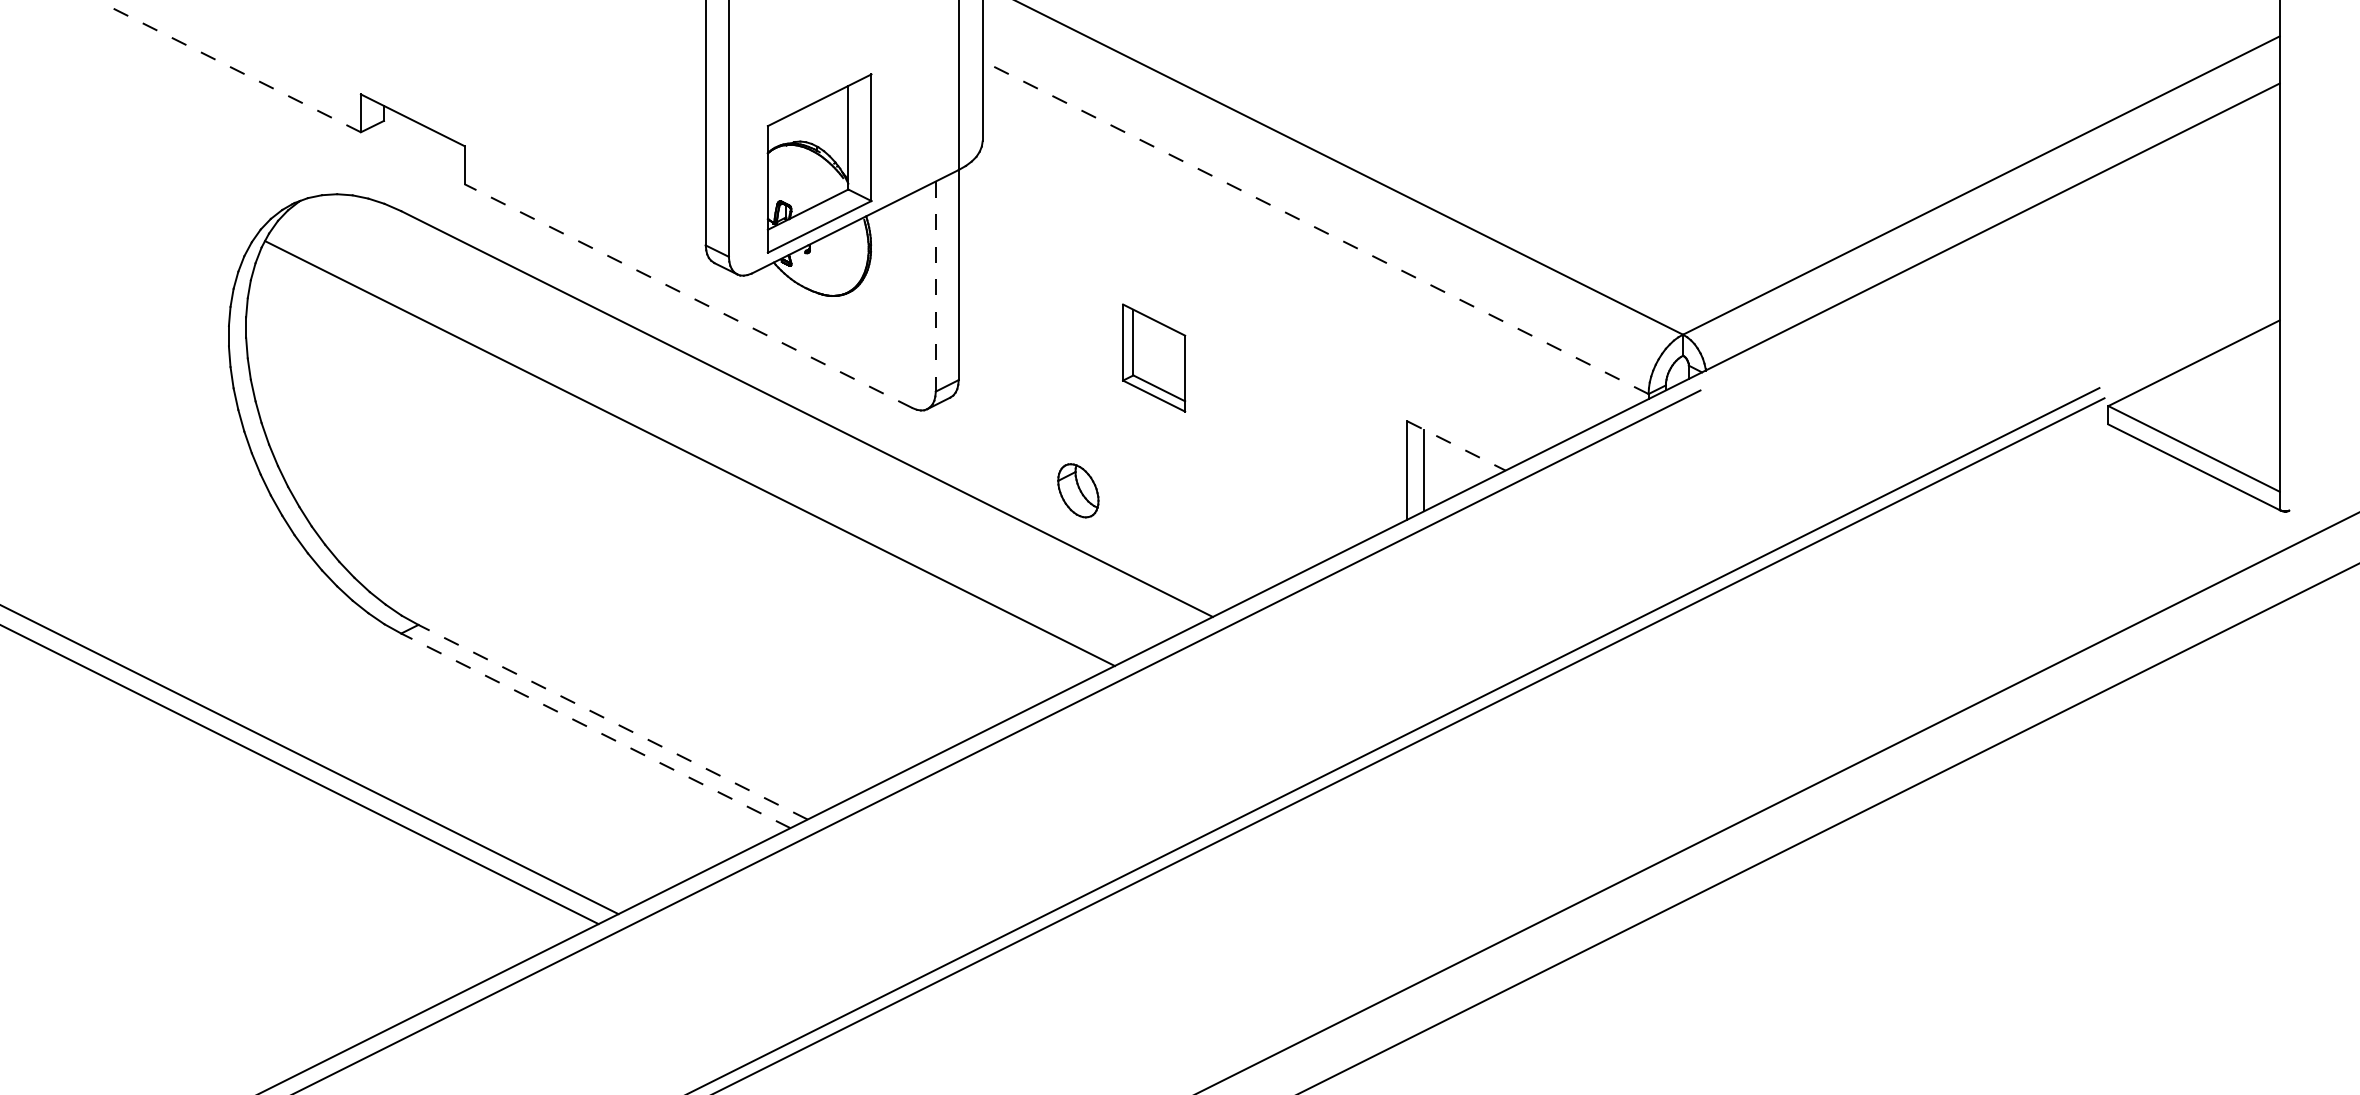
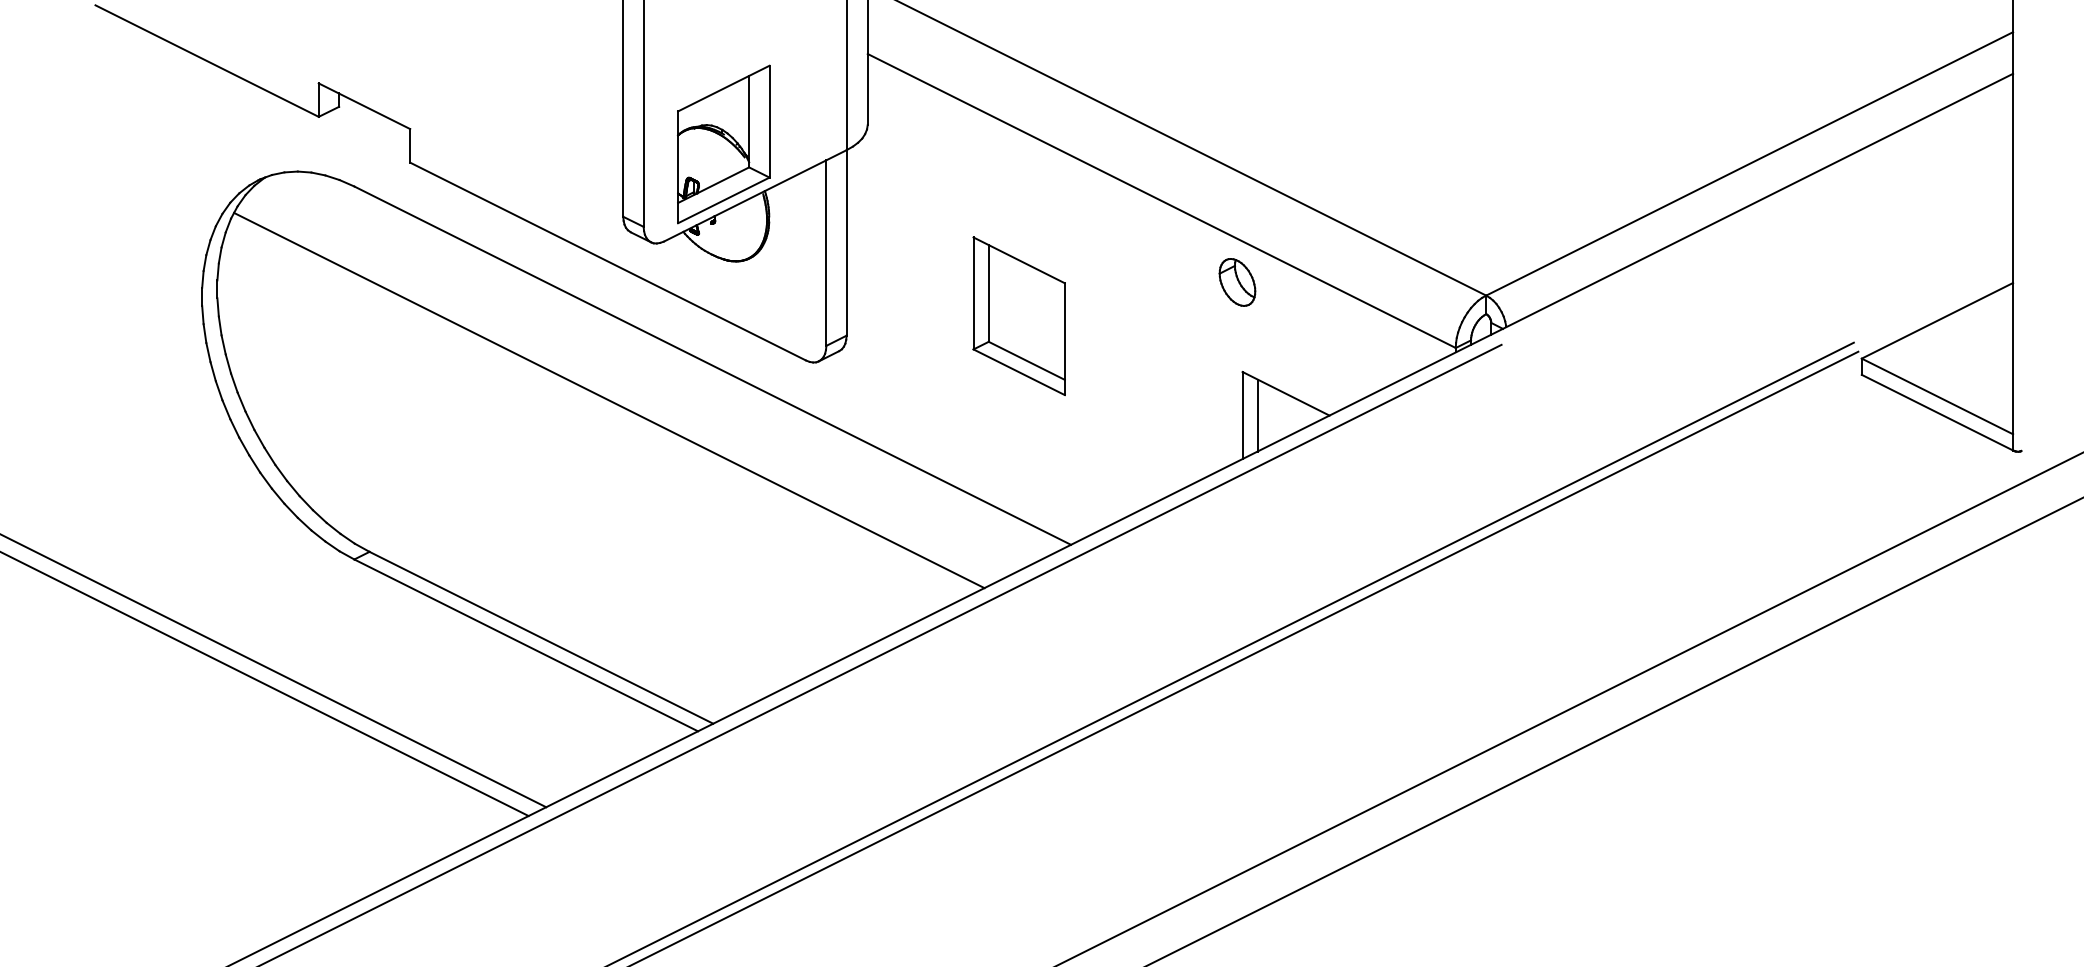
line: (234, 68) -> (207, 60), dashed -> solid
line: (1315, 227) -> (1161, 200), dashed -> solid
line: (935, 287) -> (826, 253), dashed -> solid
line: (688, 296) -> (608, 261), dashed -> solid
part: (1153, 357) -> (1018, 315), size x1.67
line: (1456, 446) -> (1286, 394), dashed -> solid
part: (1078, 490) -> (1237, 282), moved
line: (613, 722) -> (541, 638), dashed -> solid
line: (595, 730) -> (525, 645), dashed -> solid

